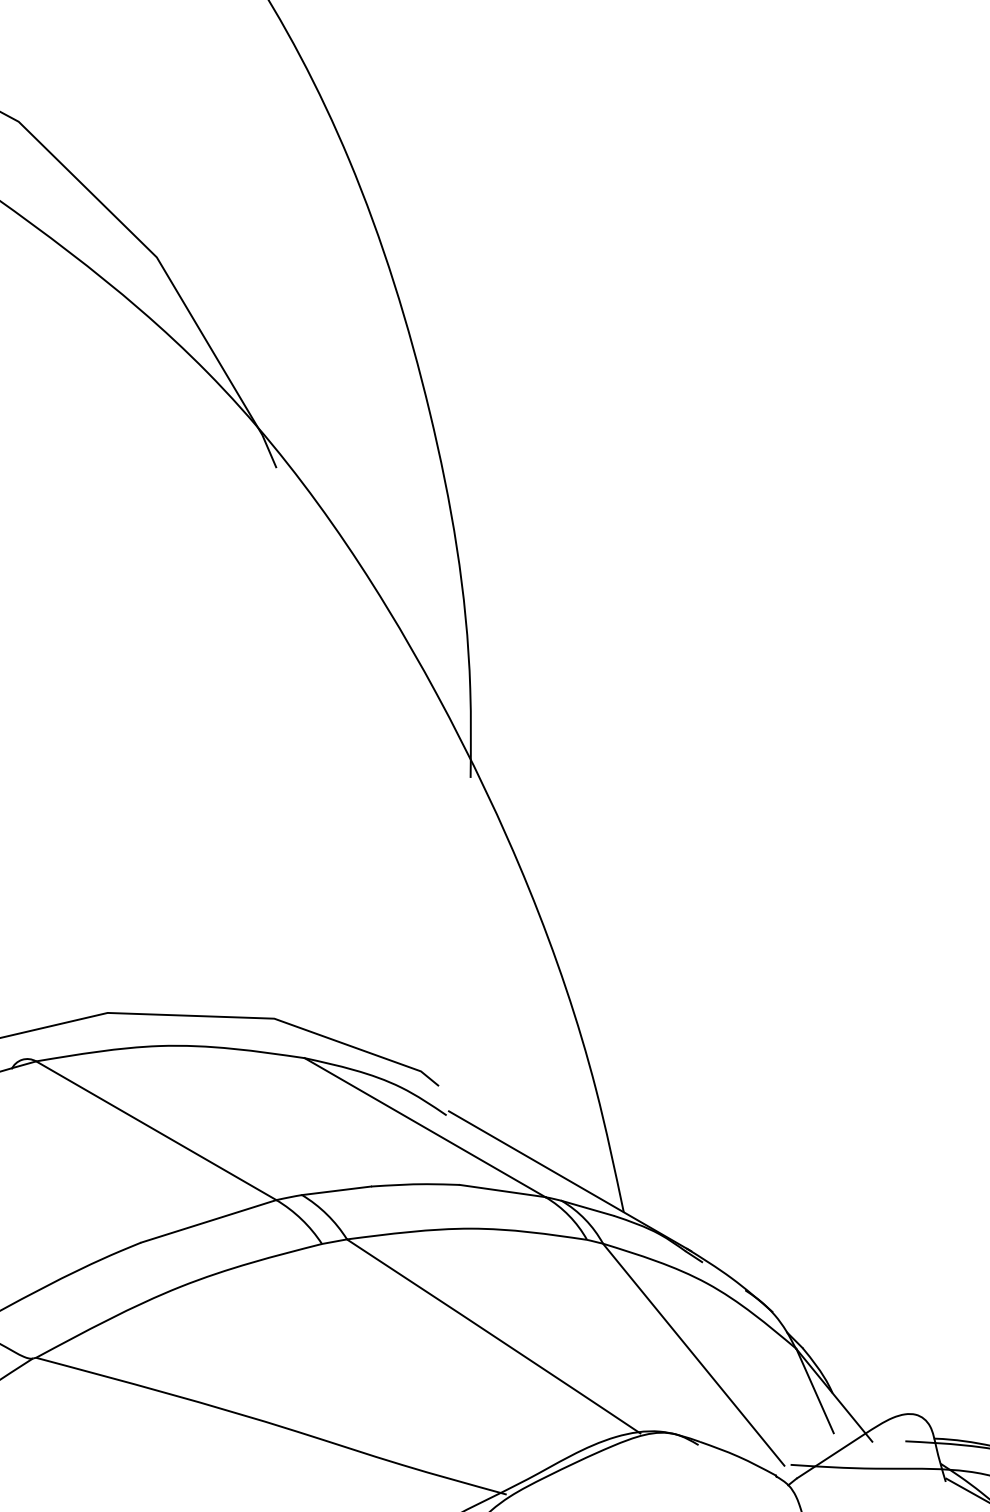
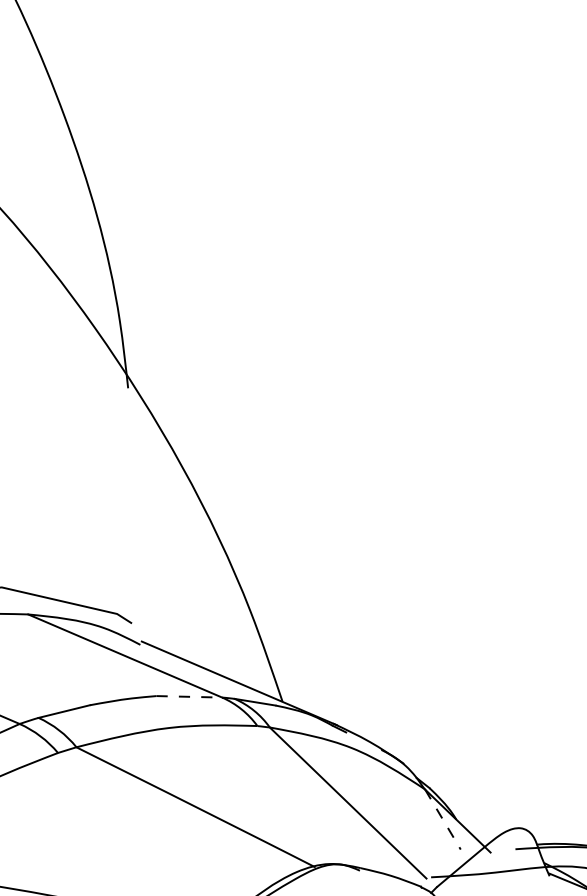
line: (503, 1191) -> (190, 697), solid -> dashed
line: (815, 1391) -> (443, 819), solid -> dashed

